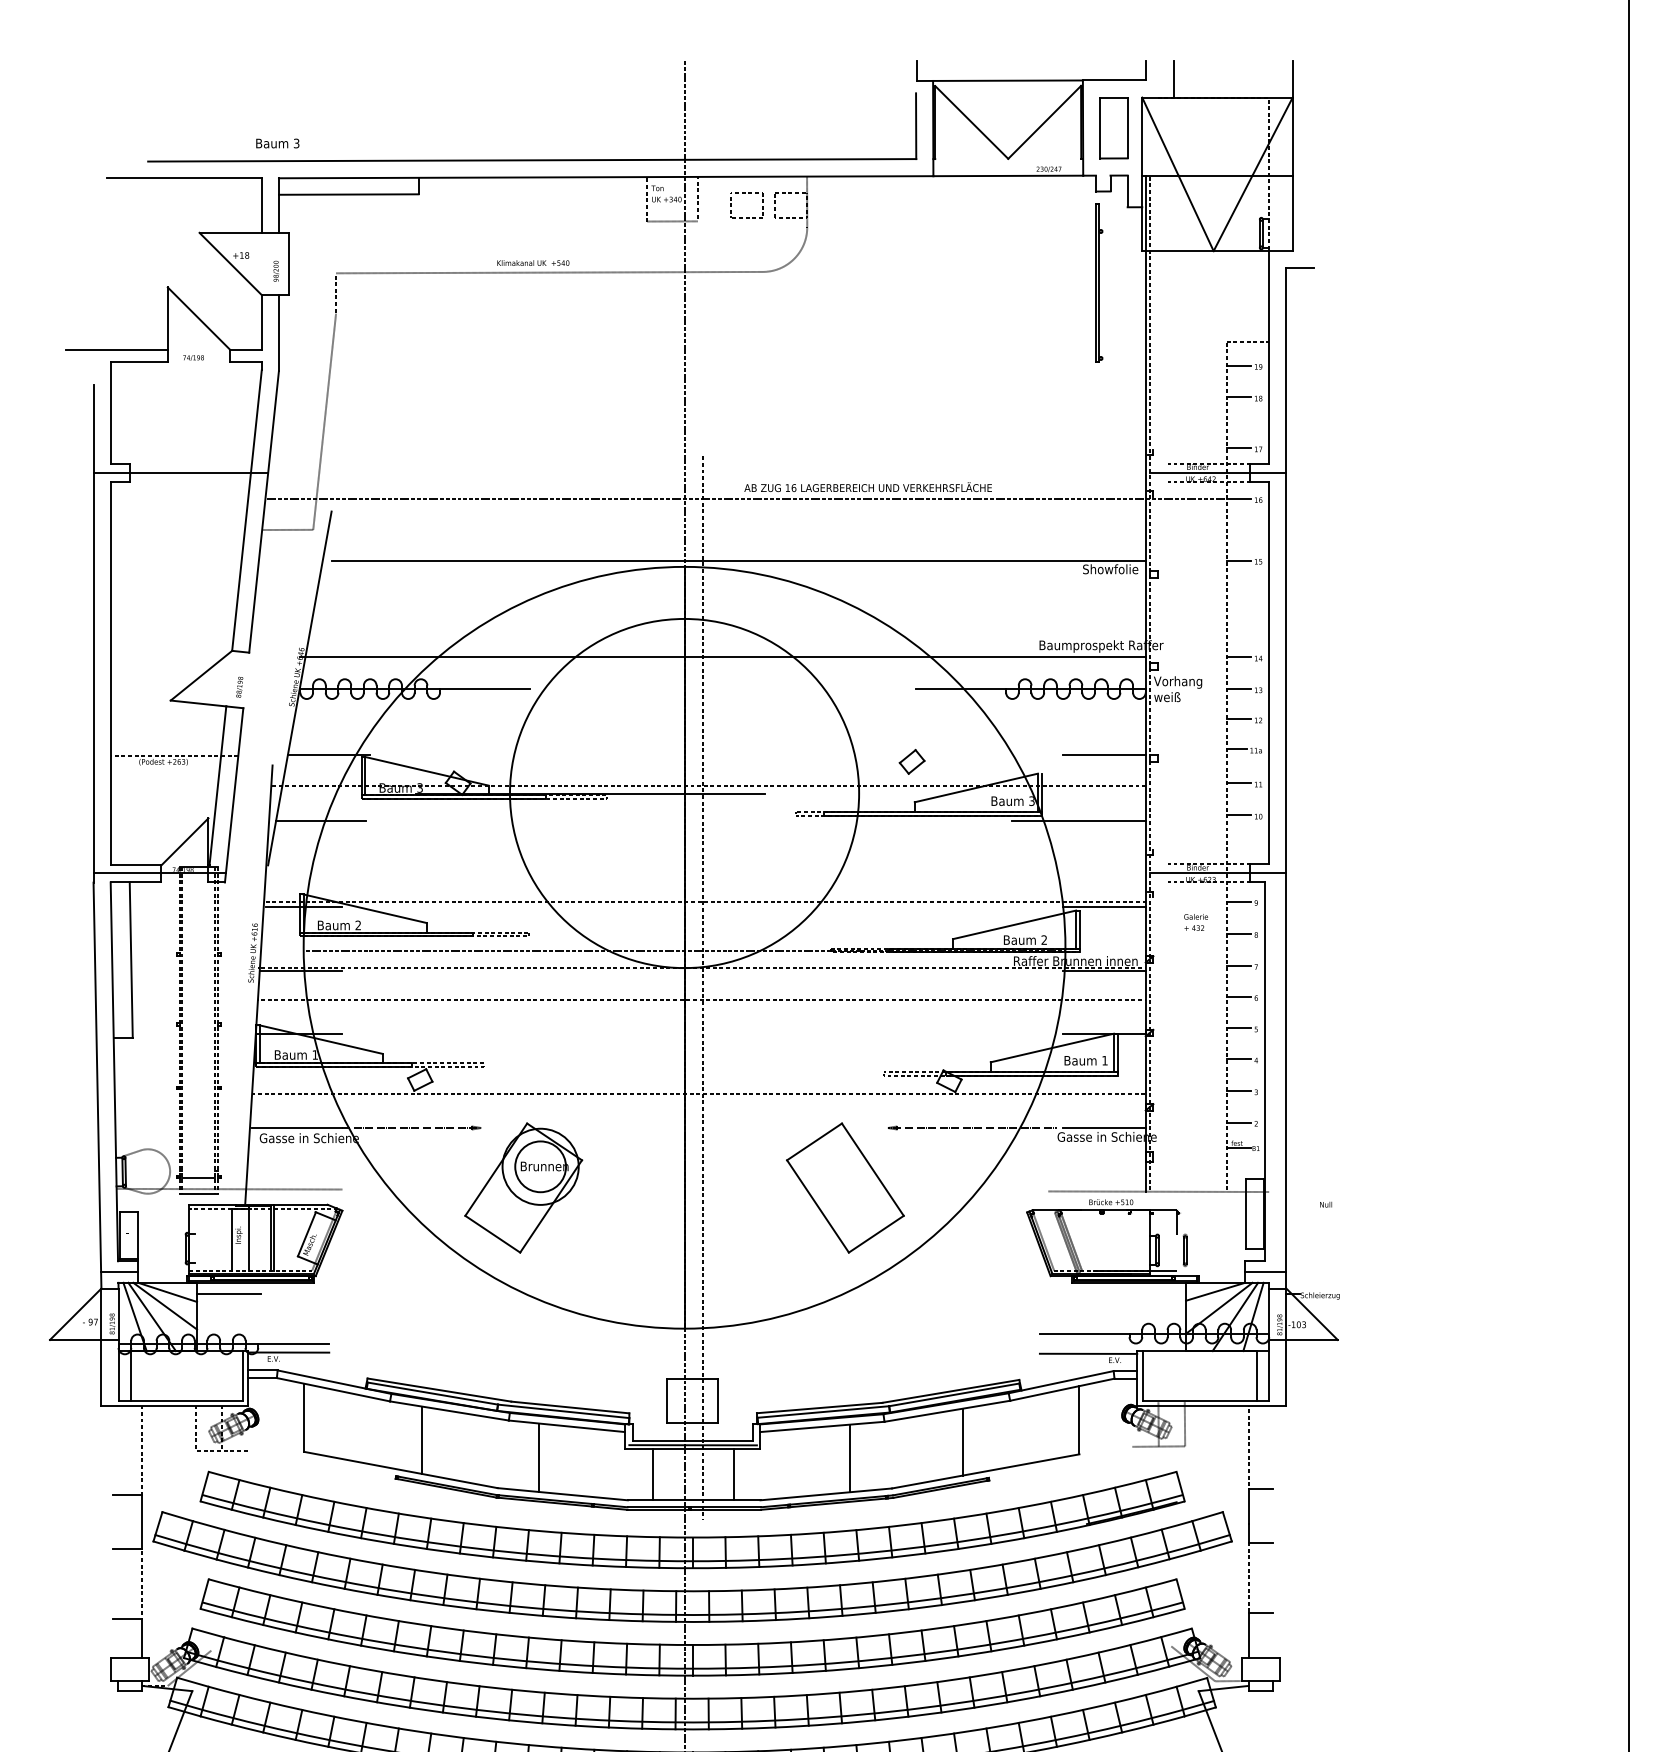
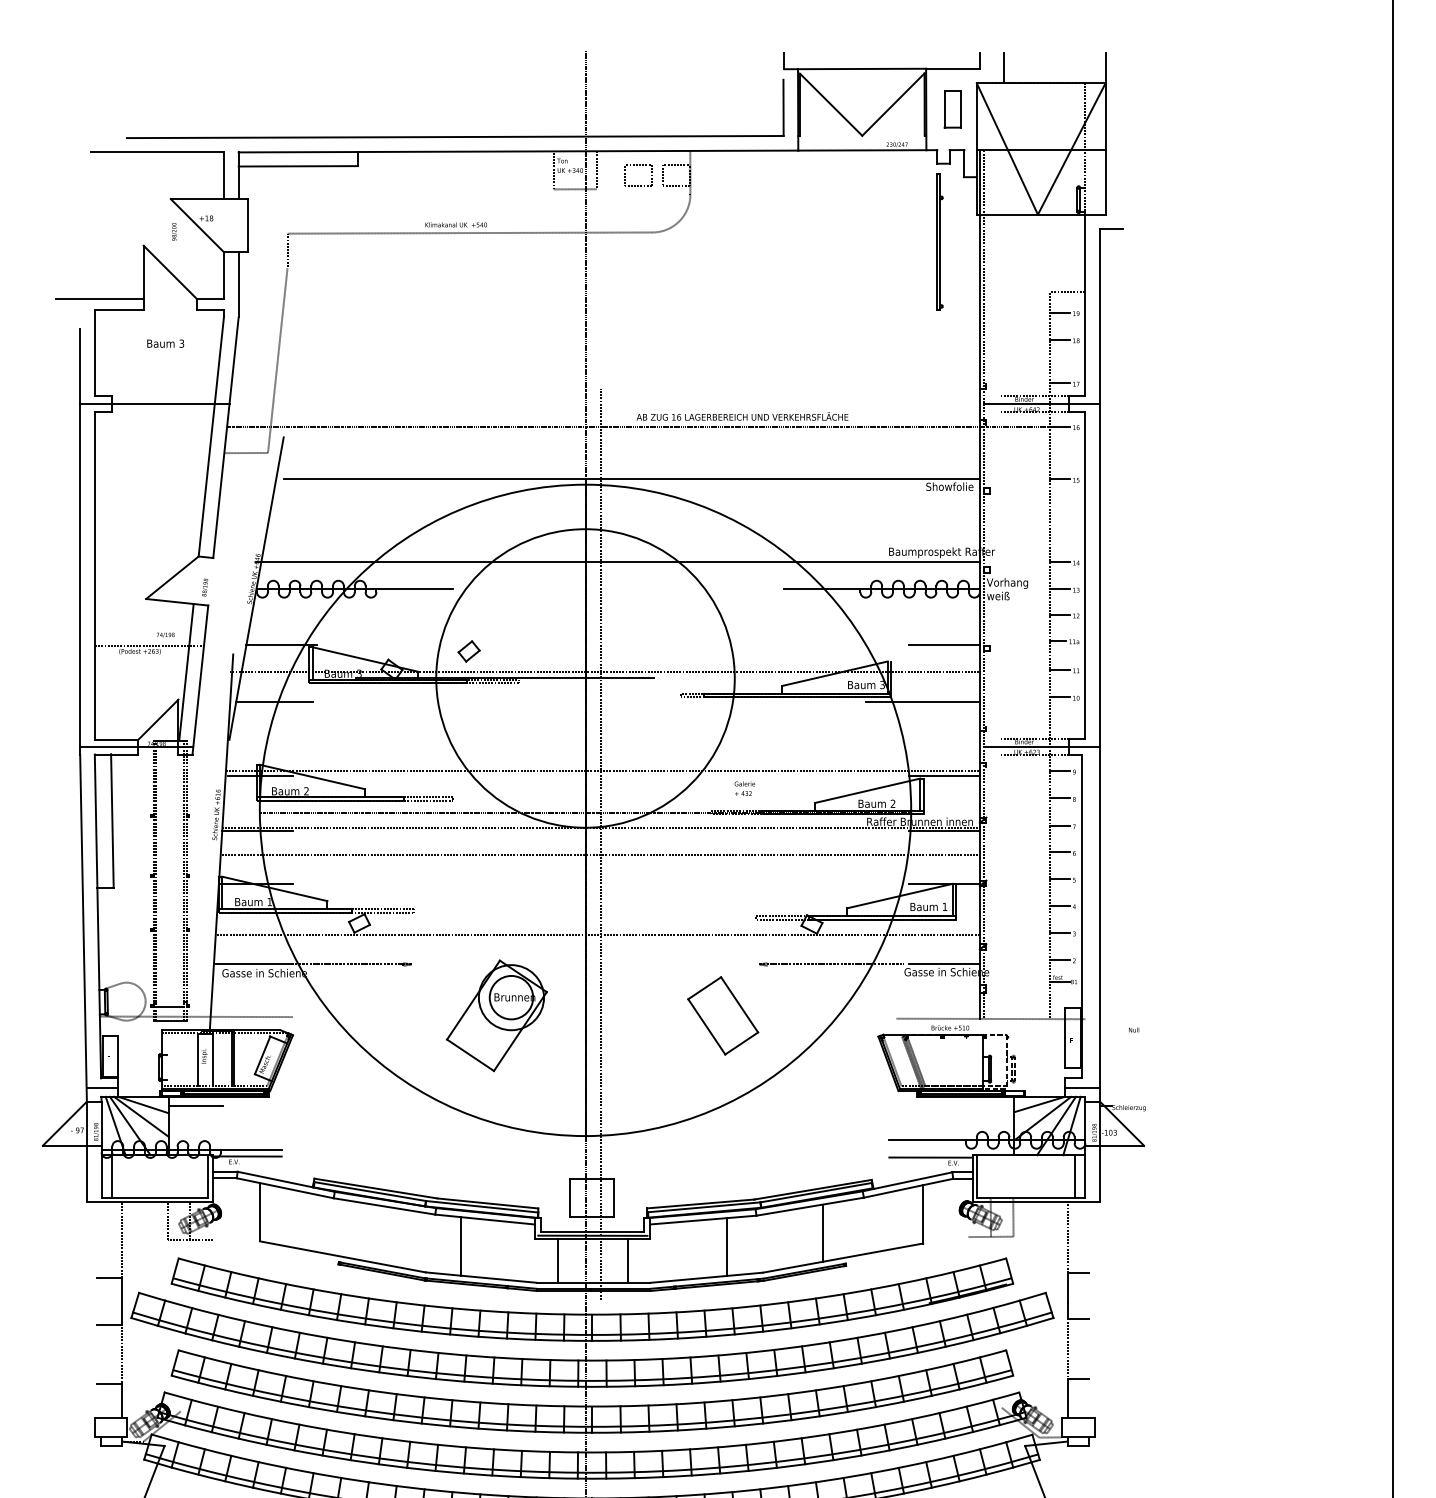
part: (1113, 128) -> (952, 109), size x0.7
text: (277, 143) -> (165, 343), moved
text: (276, 270) -> (174, 231), moved
text: (193, 357) -> (165, 634), moved
part: (911, 761) -> (468, 651), moved
text: (1195, 922) -> (744, 788), moved
part: (523, 1187) -> (496, 1015), moved
part: (845, 1187) -> (723, 1015), size x0.7
line: (422, 1440) -> (361, 1231), removed

